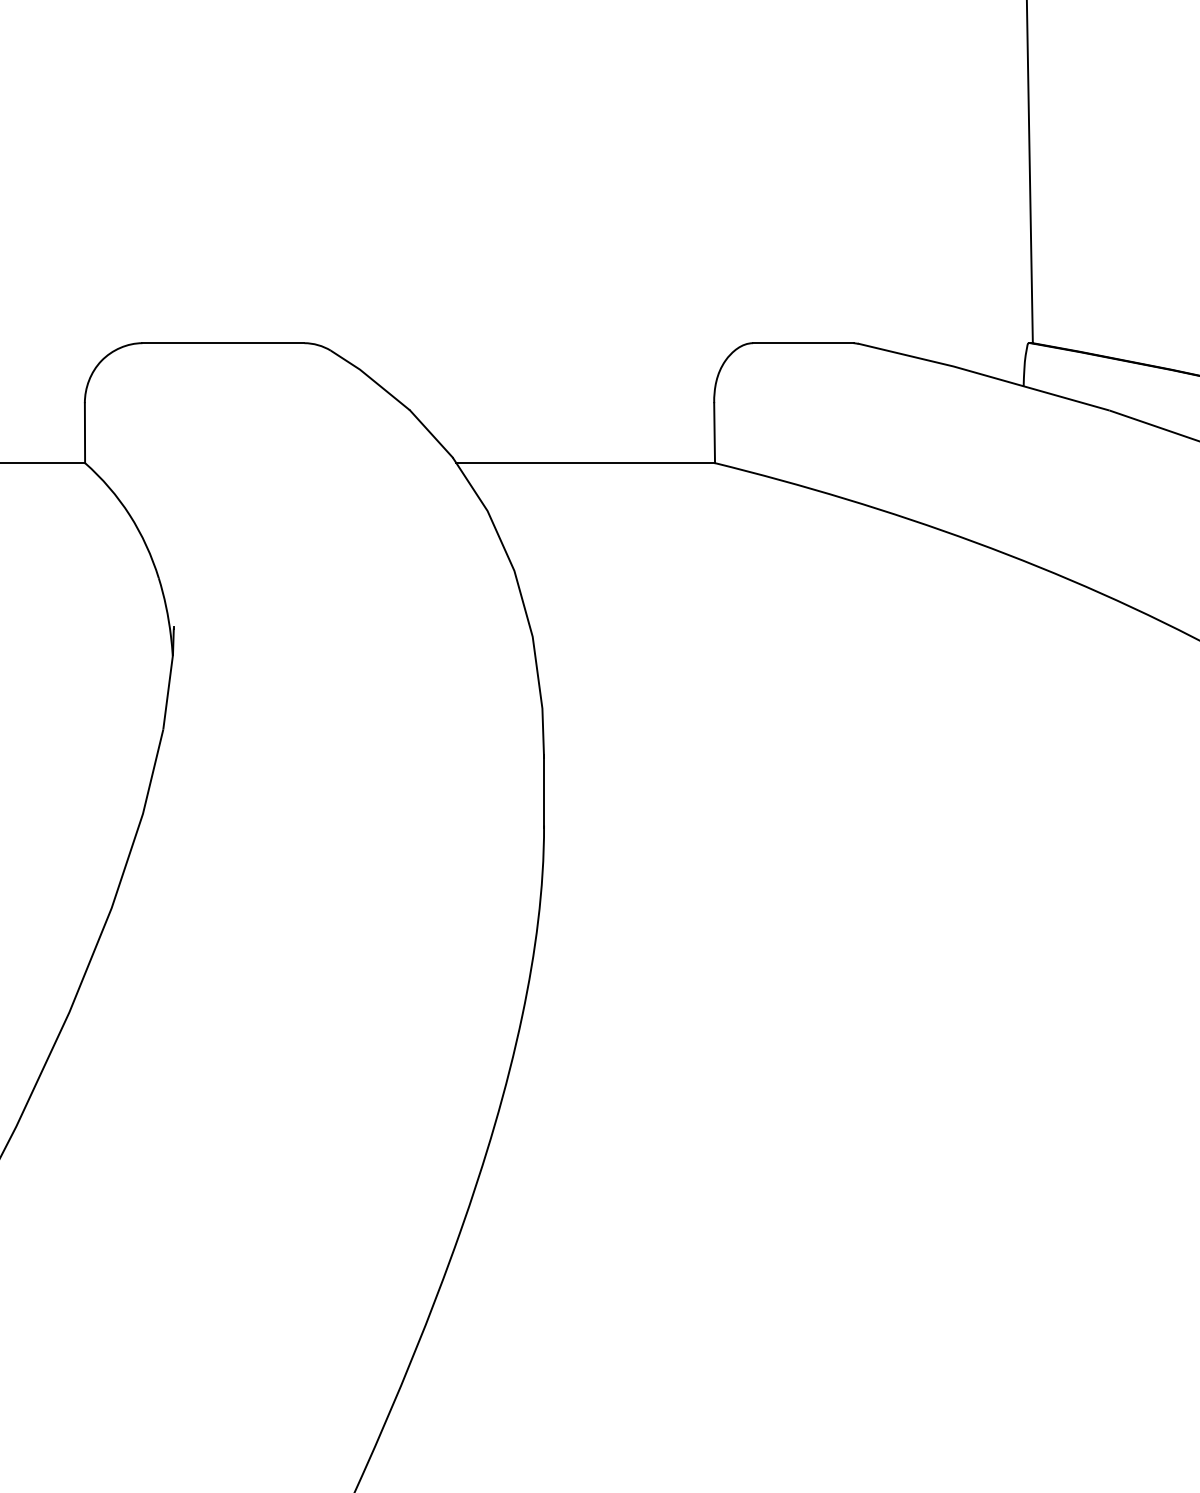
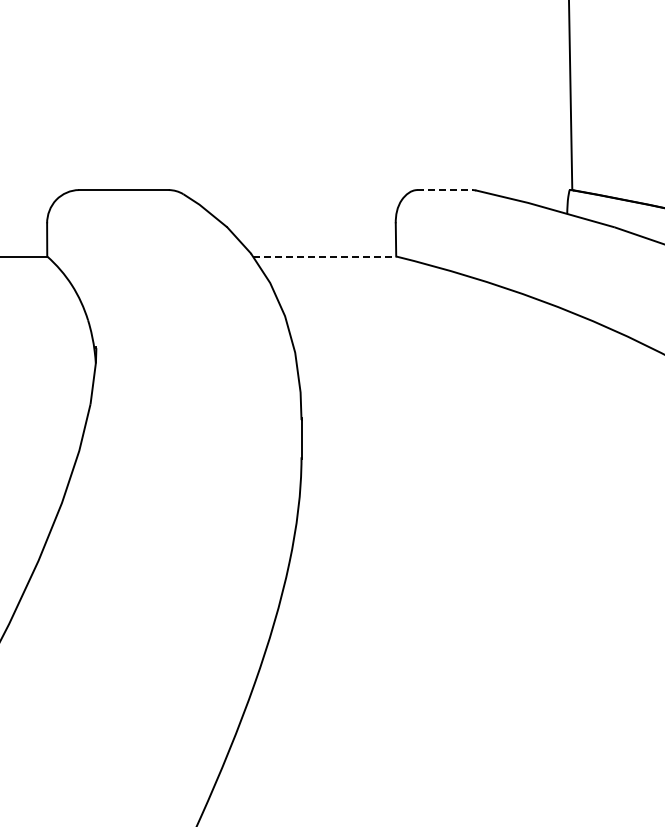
line: (803, 343) -> (445, 190), solid -> dashed
line: (585, 463) -> (324, 256), solid -> dashed

